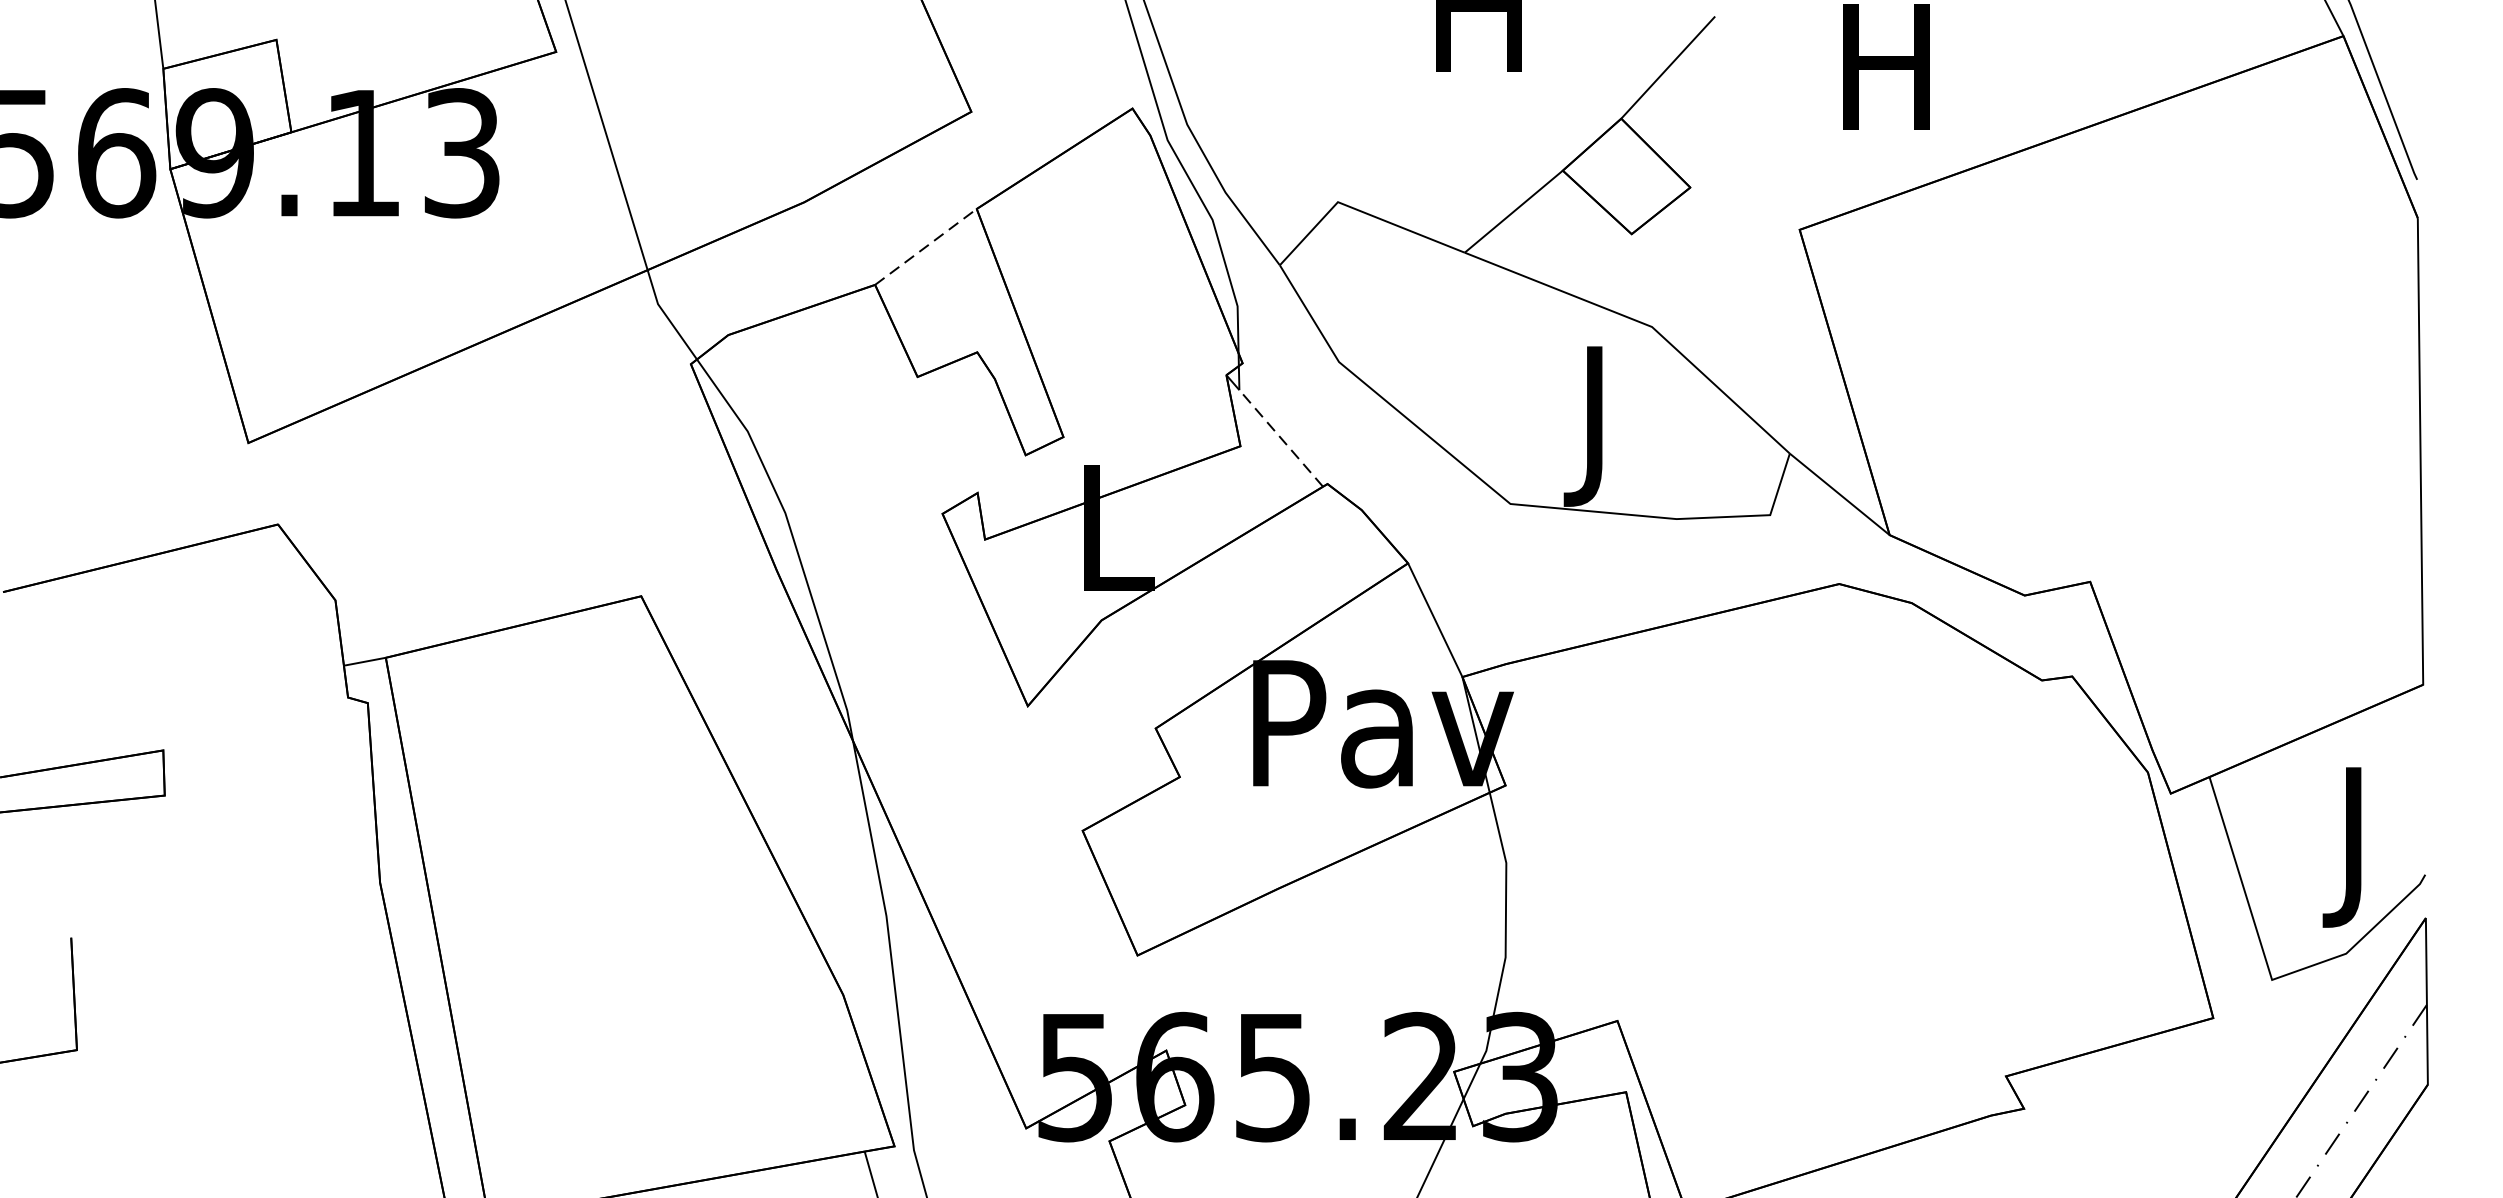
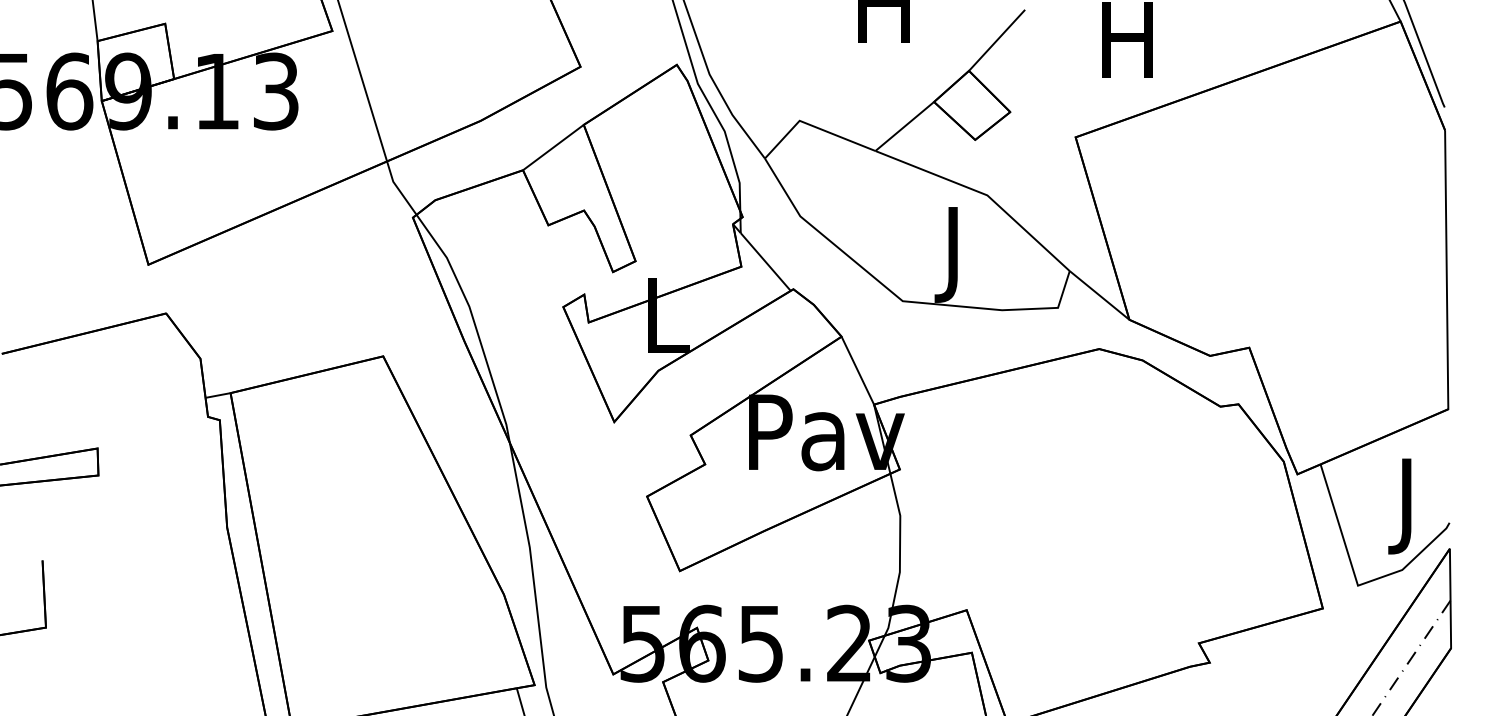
line: (926, 246) -> (553, 147), dashed -> solid
line: (1280, 437) -> (765, 261), dashed -> solid

